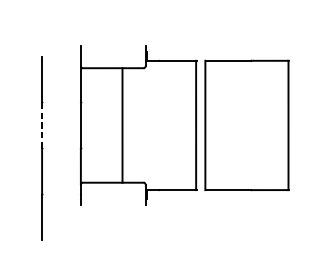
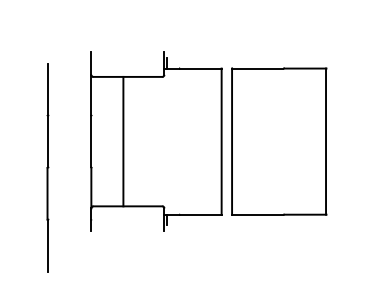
line: (42, 125) -> (47, 141), dashed -> solid
line: (122, 125) -> (123, 141), moved

